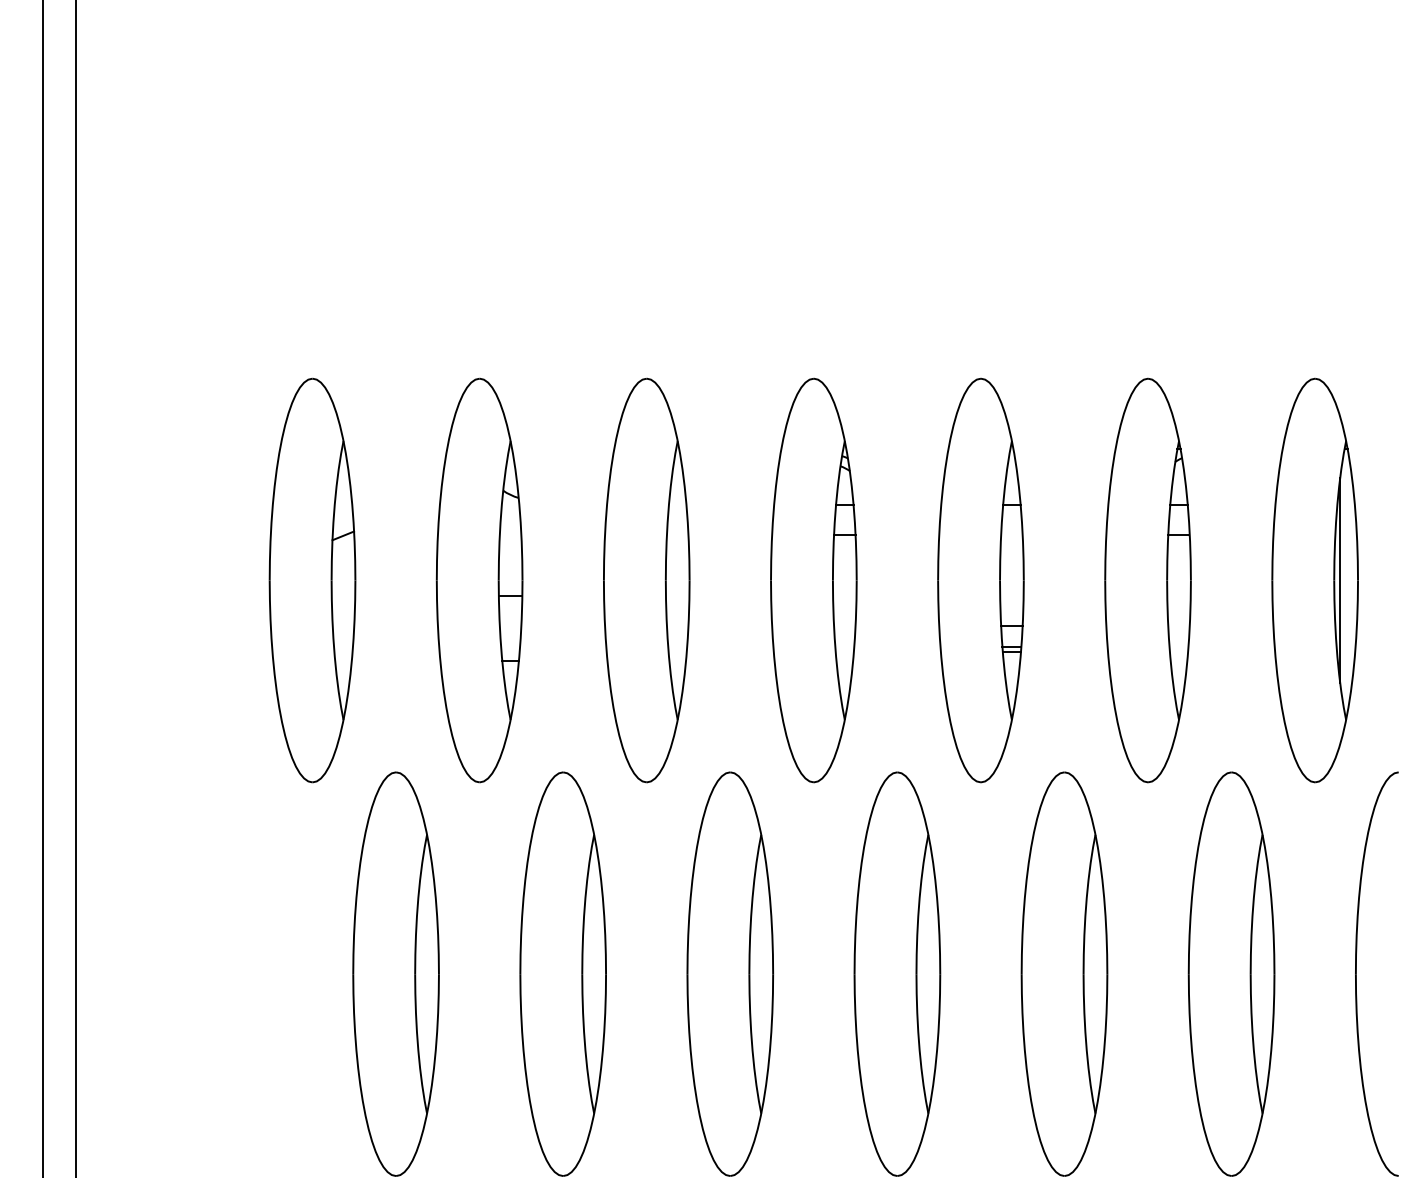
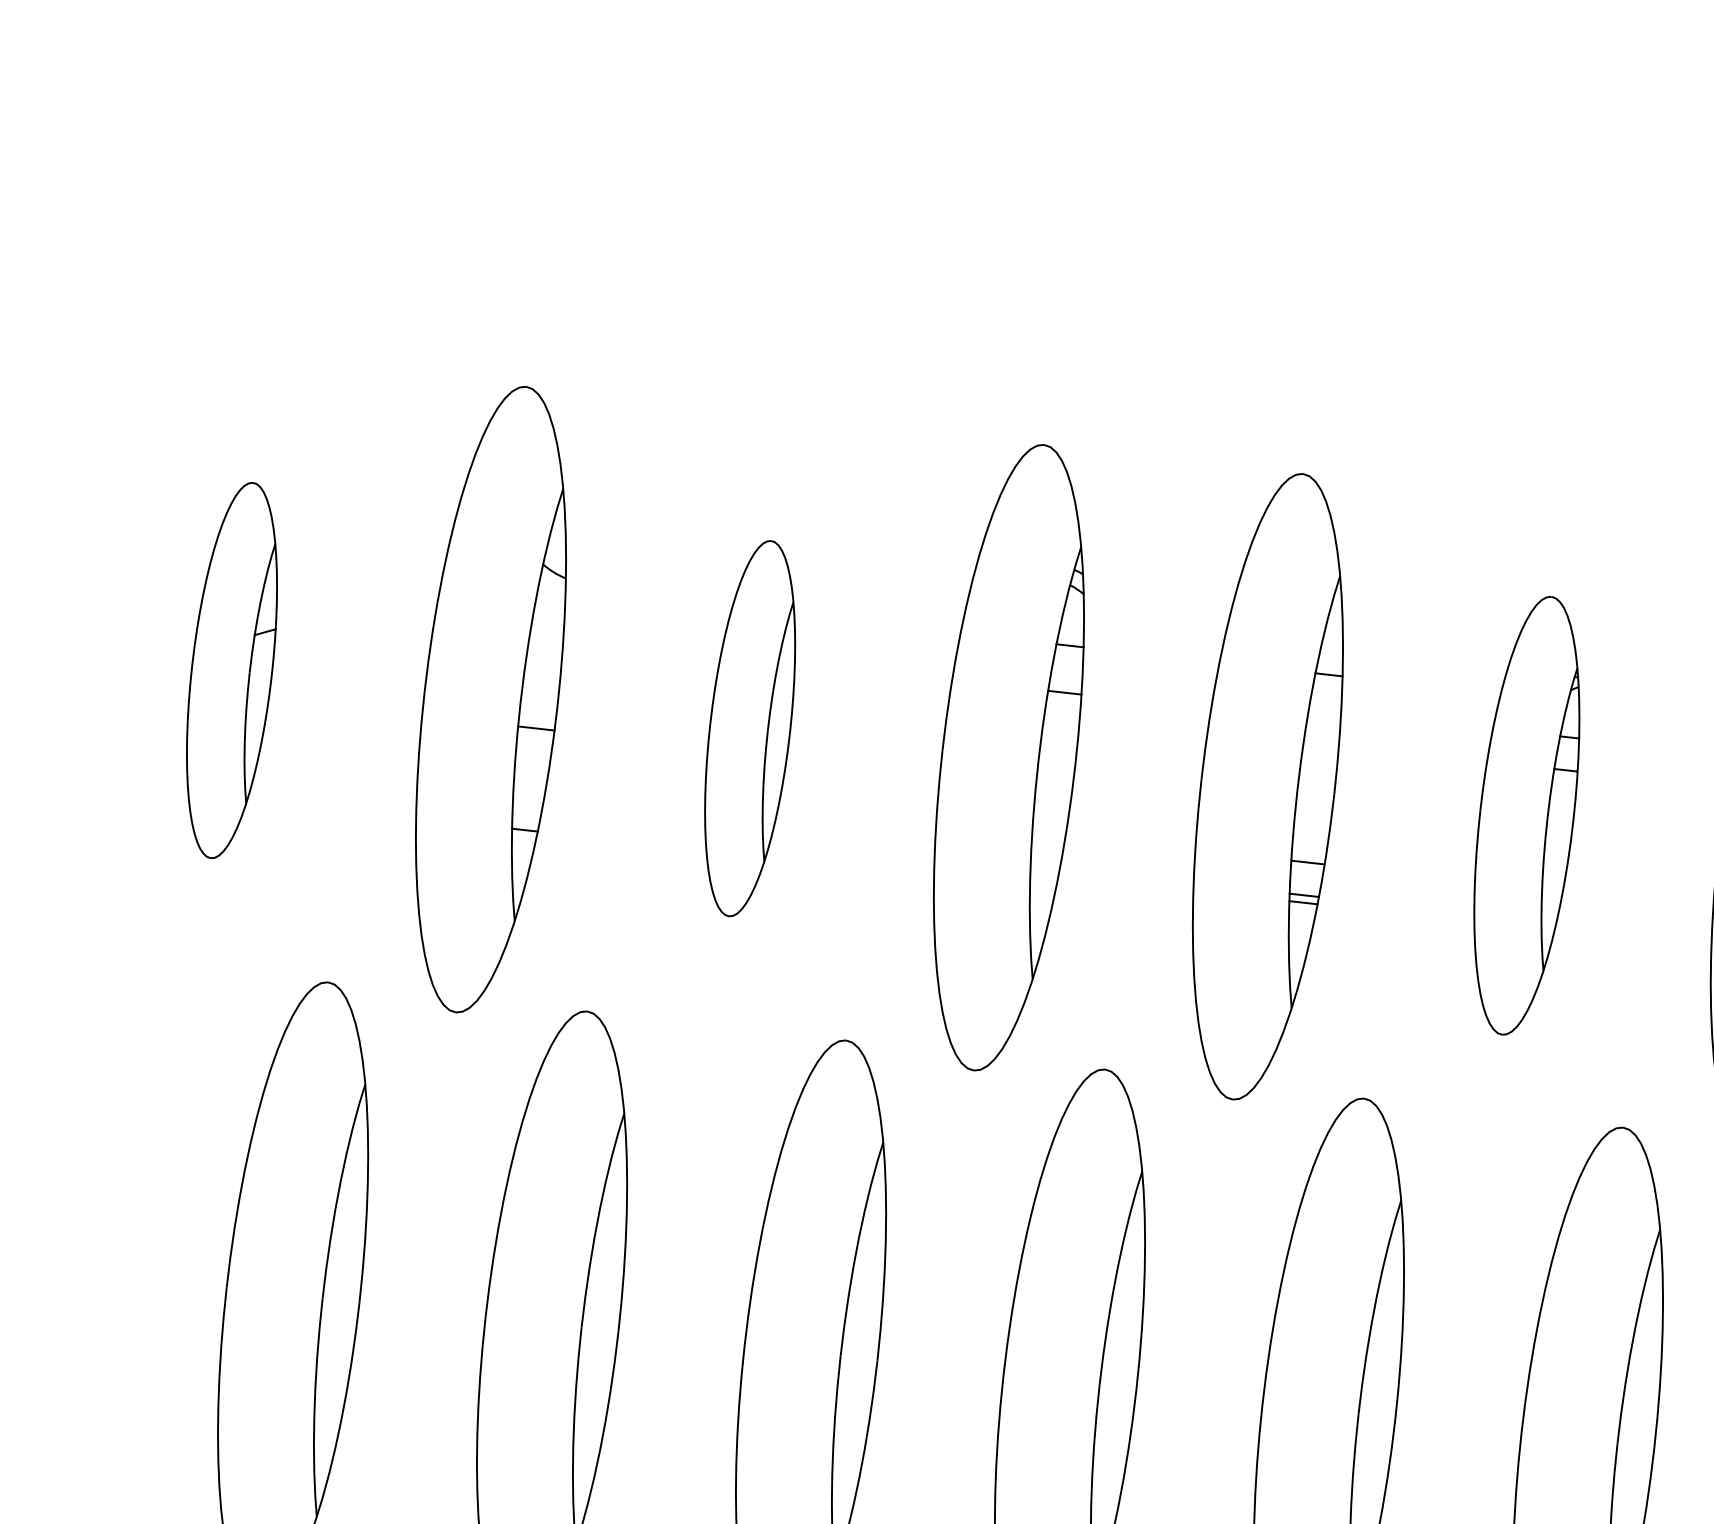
part: (312, 580) -> (231, 670), size x0.6
part: (646, 580) -> (749, 728), size x0.6
part: (1147, 580) -> (1526, 815), size x0.7

